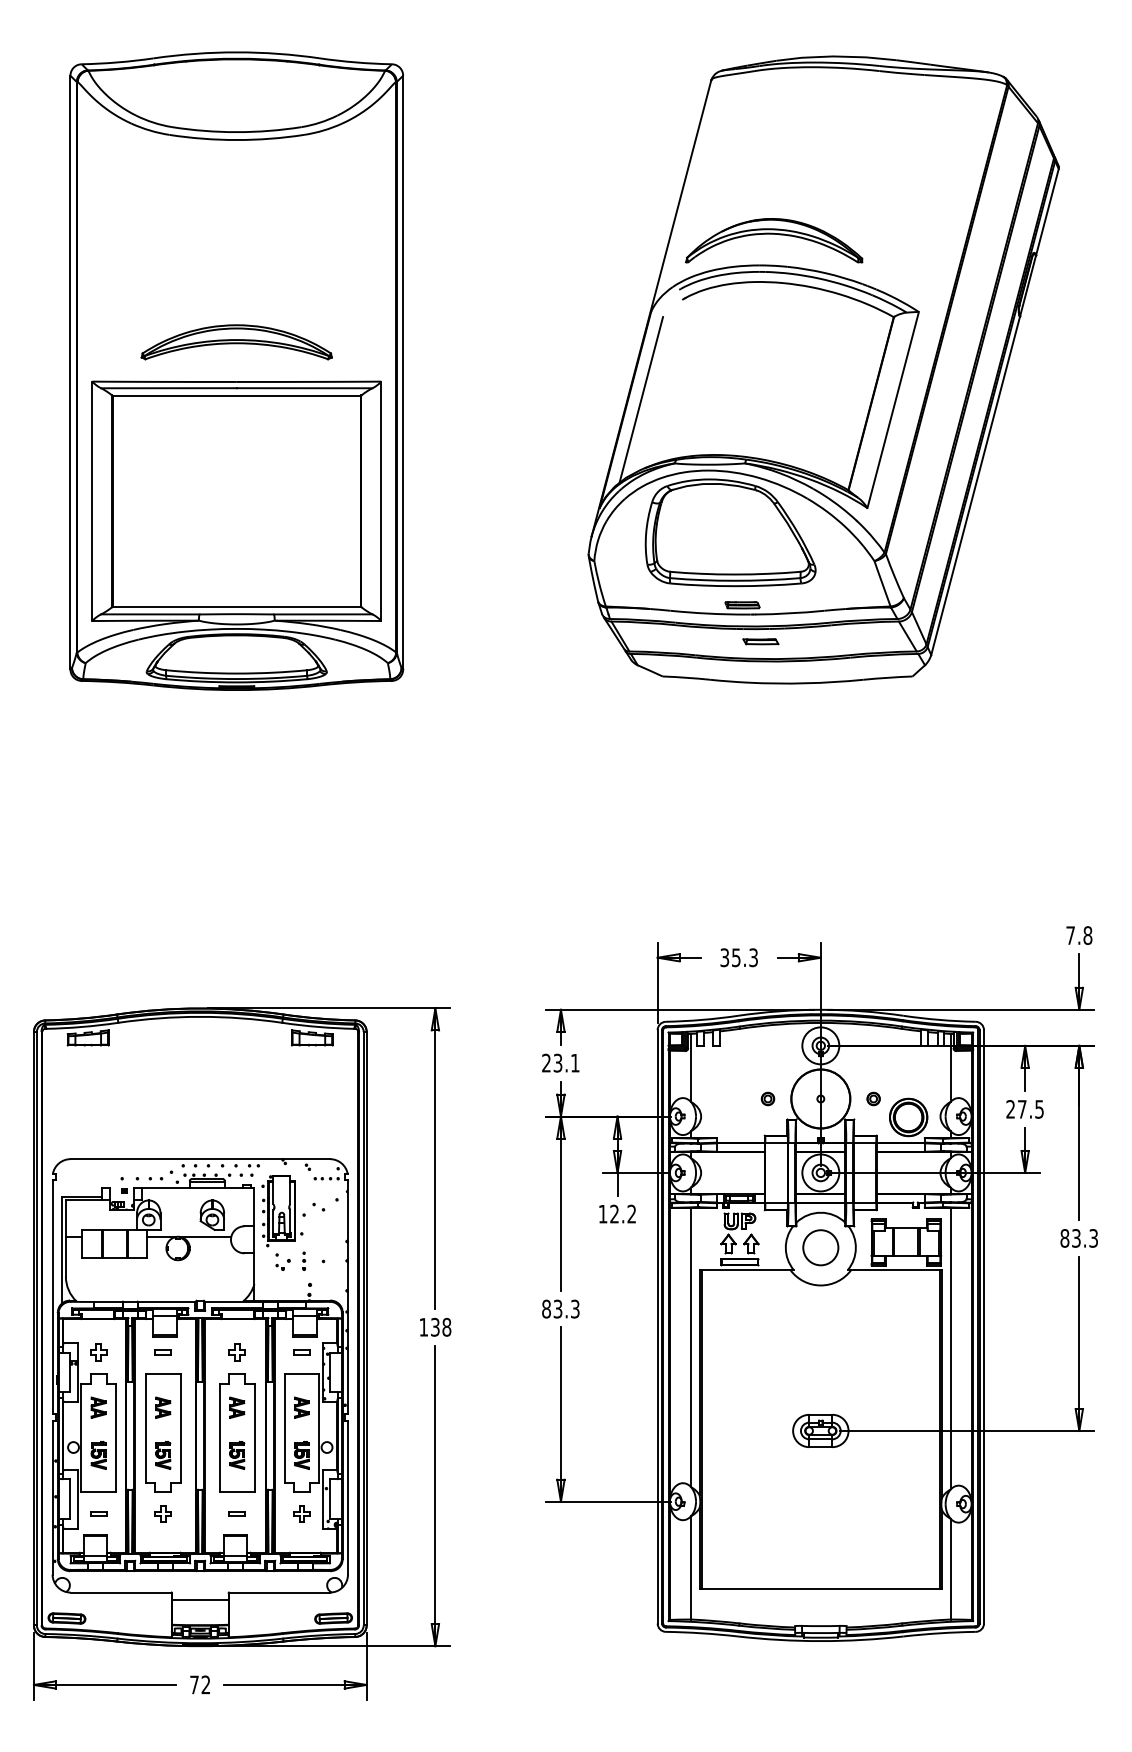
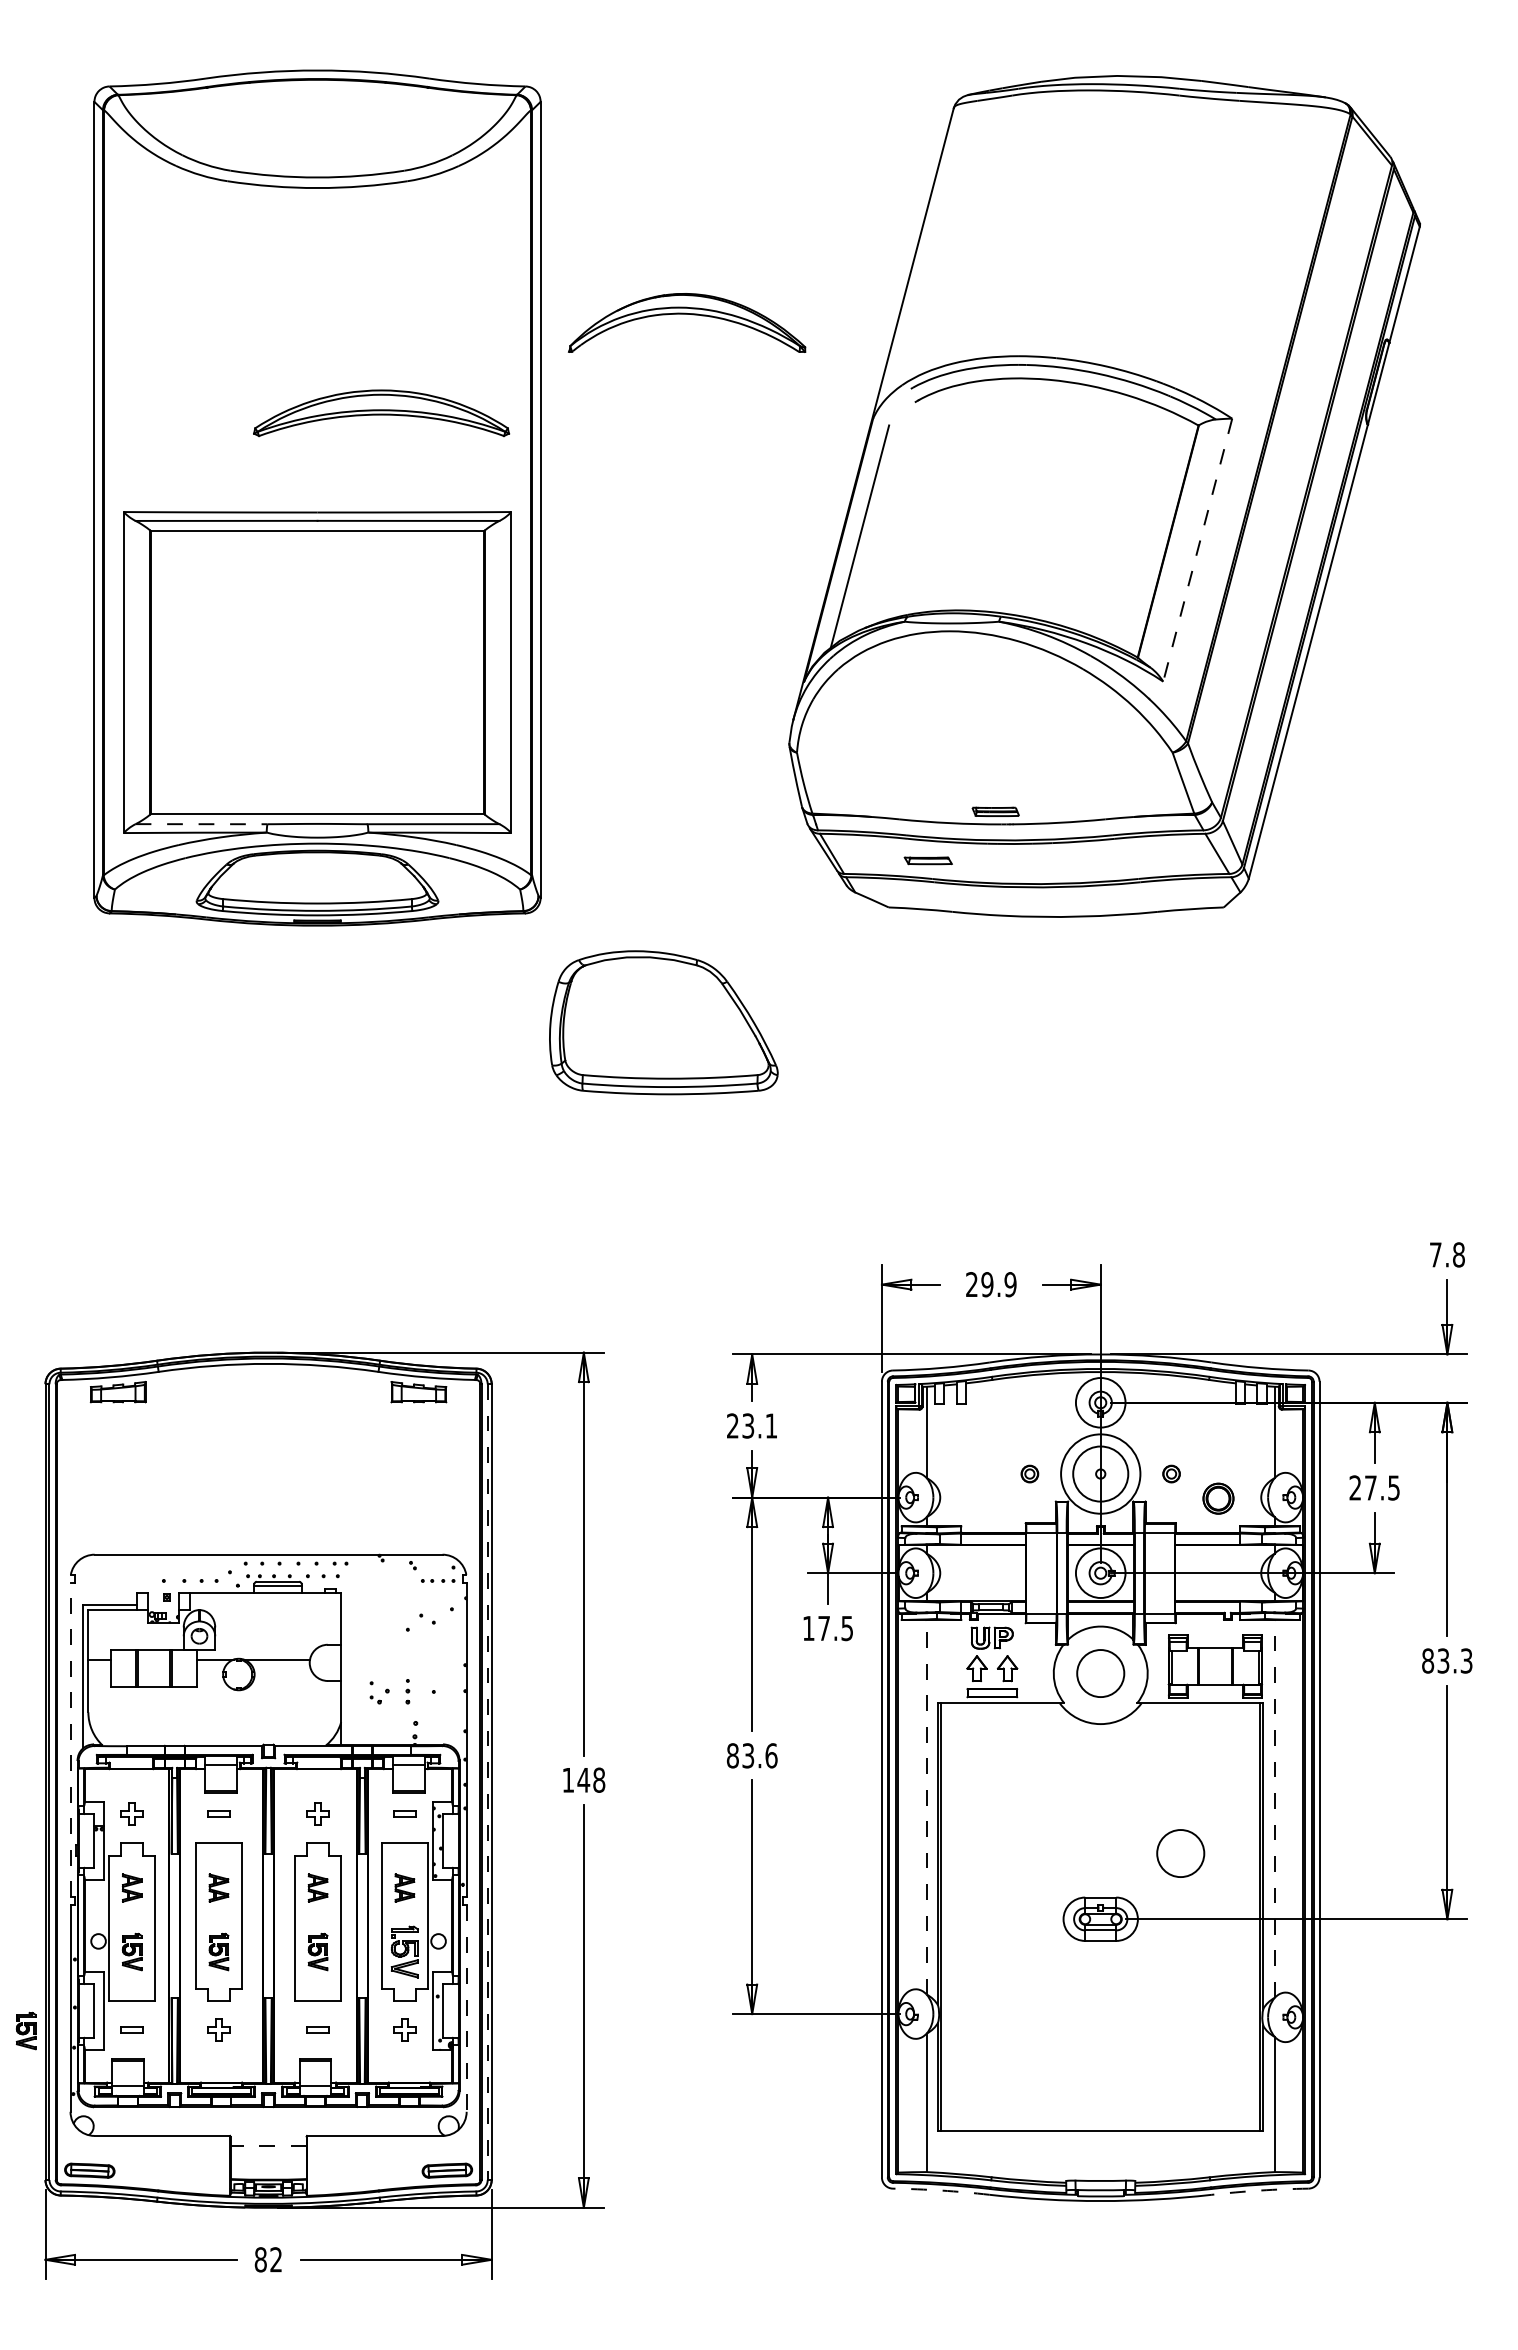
part: (774, 234) -> (687, 314), moved
part: (236, 342) -> (381, 413), moved
line: (892, 410) -> (1197, 550), solid -> dashed
part: (730, 532) -> (663, 1022), moved
line: (150, 614) -> (201, 824), solid -> dashed
part: (760, 641) -> (927, 860), moved
text: (739, 957) -> (991, 1284), 35.3 -> 29.9
circle: (820, 1098) -> (1100, 1473), size x0.7
part: (908, 1117) -> (1218, 1498), size x0.6
part: (282, 1211) -> (378, 1624), removed
part: (212, 1214) -> (284, 1629), removed
text: (623, 1214) -> (835, 1628), 12.2 -> 17.5
line: (52, 1297) -> (70, 1740), solid -> dashed
text: (575, 1308) -> (771, 1755), 83.3 -> 83.6
text: (435, 1326) -> (583, 1779), 138 -> 148
line: (363, 1329) -> (487, 1782), solid -> dashed
line: (690, 1346) -> (926, 1806), solid -> dashed
line: (950, 1348) -> (1274, 1808), solid -> dashed
circle: (880, 1381) -> (1180, 1853), added
part: (301, 1455) -> (404, 1951), size x1.4
line: (347, 1498) -> (466, 2009), solid -> dashed
part: (19, 1513) -> (26, 2030), added
line: (200, 1600) -> (268, 2146), solid -> dashed
arc: (702, 1633) -> (941, 2190), solid -> dashed
arc: (939, 1633) -> (1260, 2190), solid -> dashed
text: (194, 1684) -> (260, 2259), 72 -> 82

